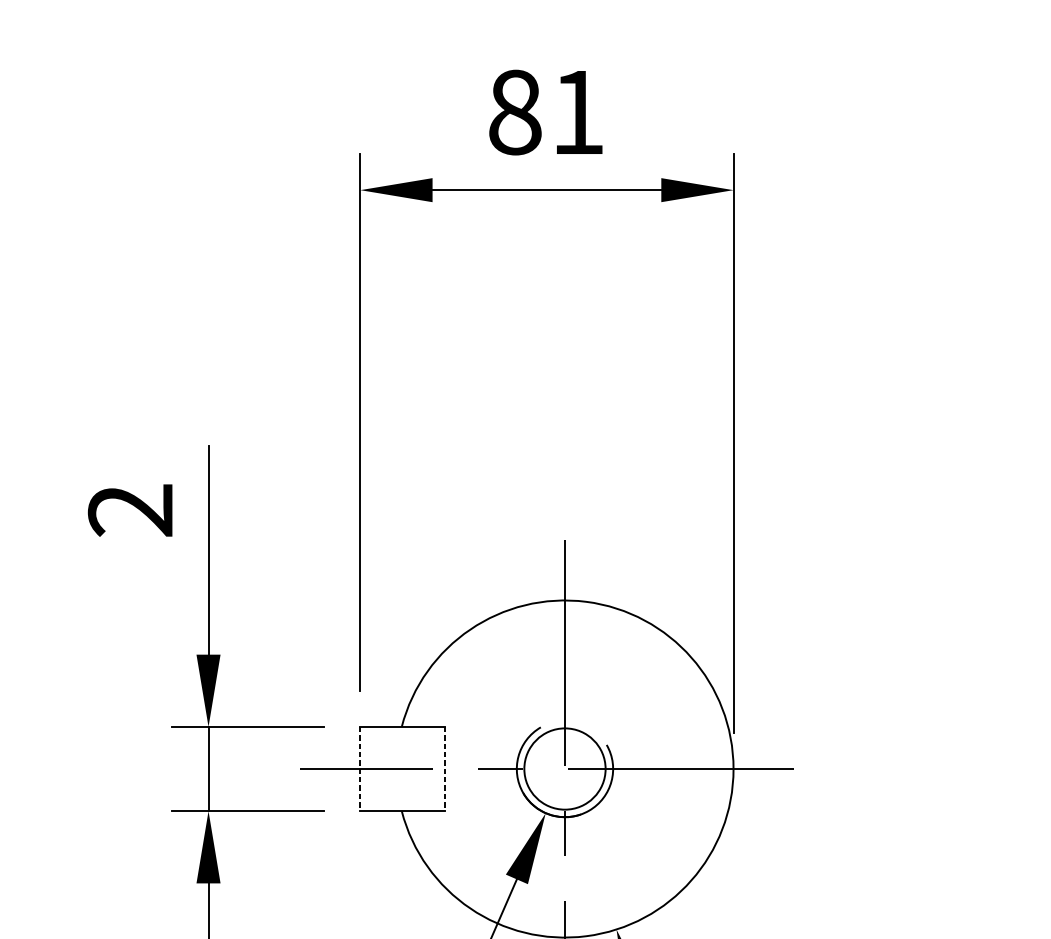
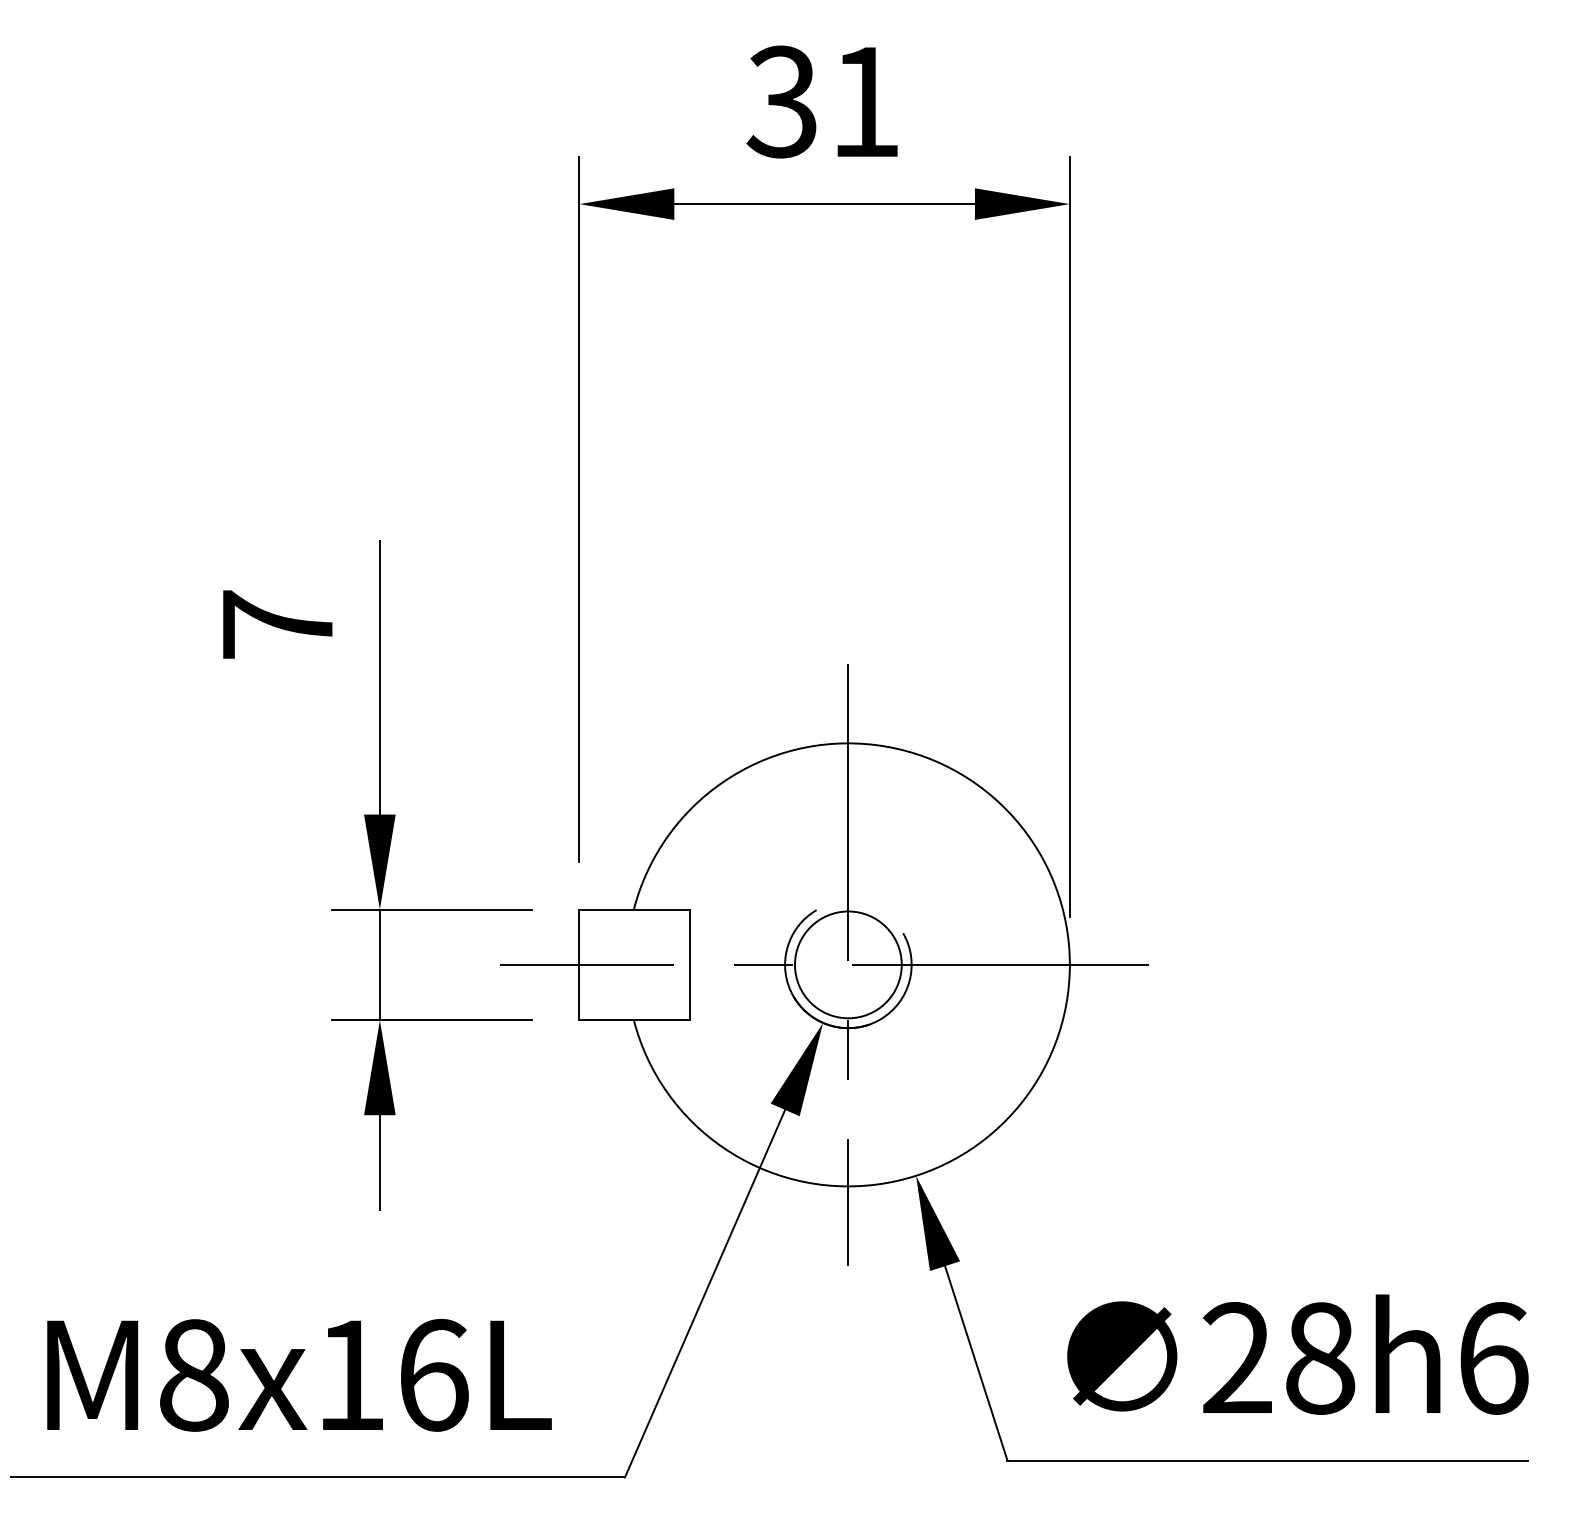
text: (514, 112) -> (781, 101), 81 -> 31
text: (129, 510) -> (276, 624), 2 -> 7
line: (360, 769) -> (579, 965), dashed -> solid
line: (444, 769) -> (690, 965), dashed -> solid

